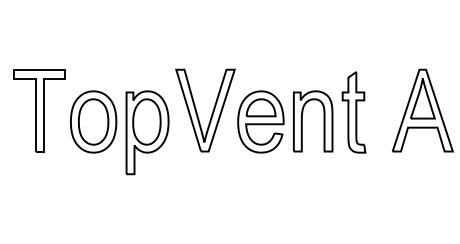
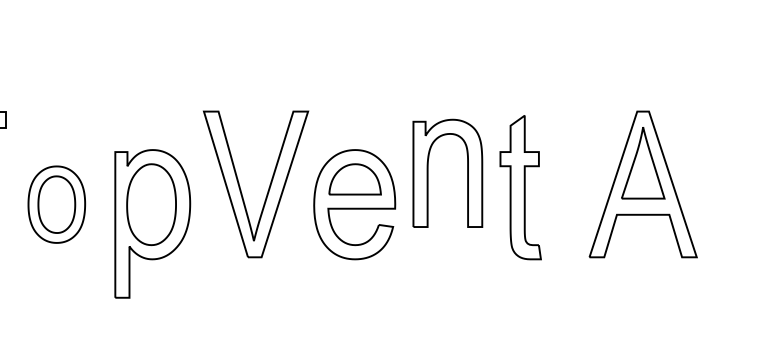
part: (93, 121) -> (56, 203), size x0.7
part: (323, 121) -> (466, 173), moved

